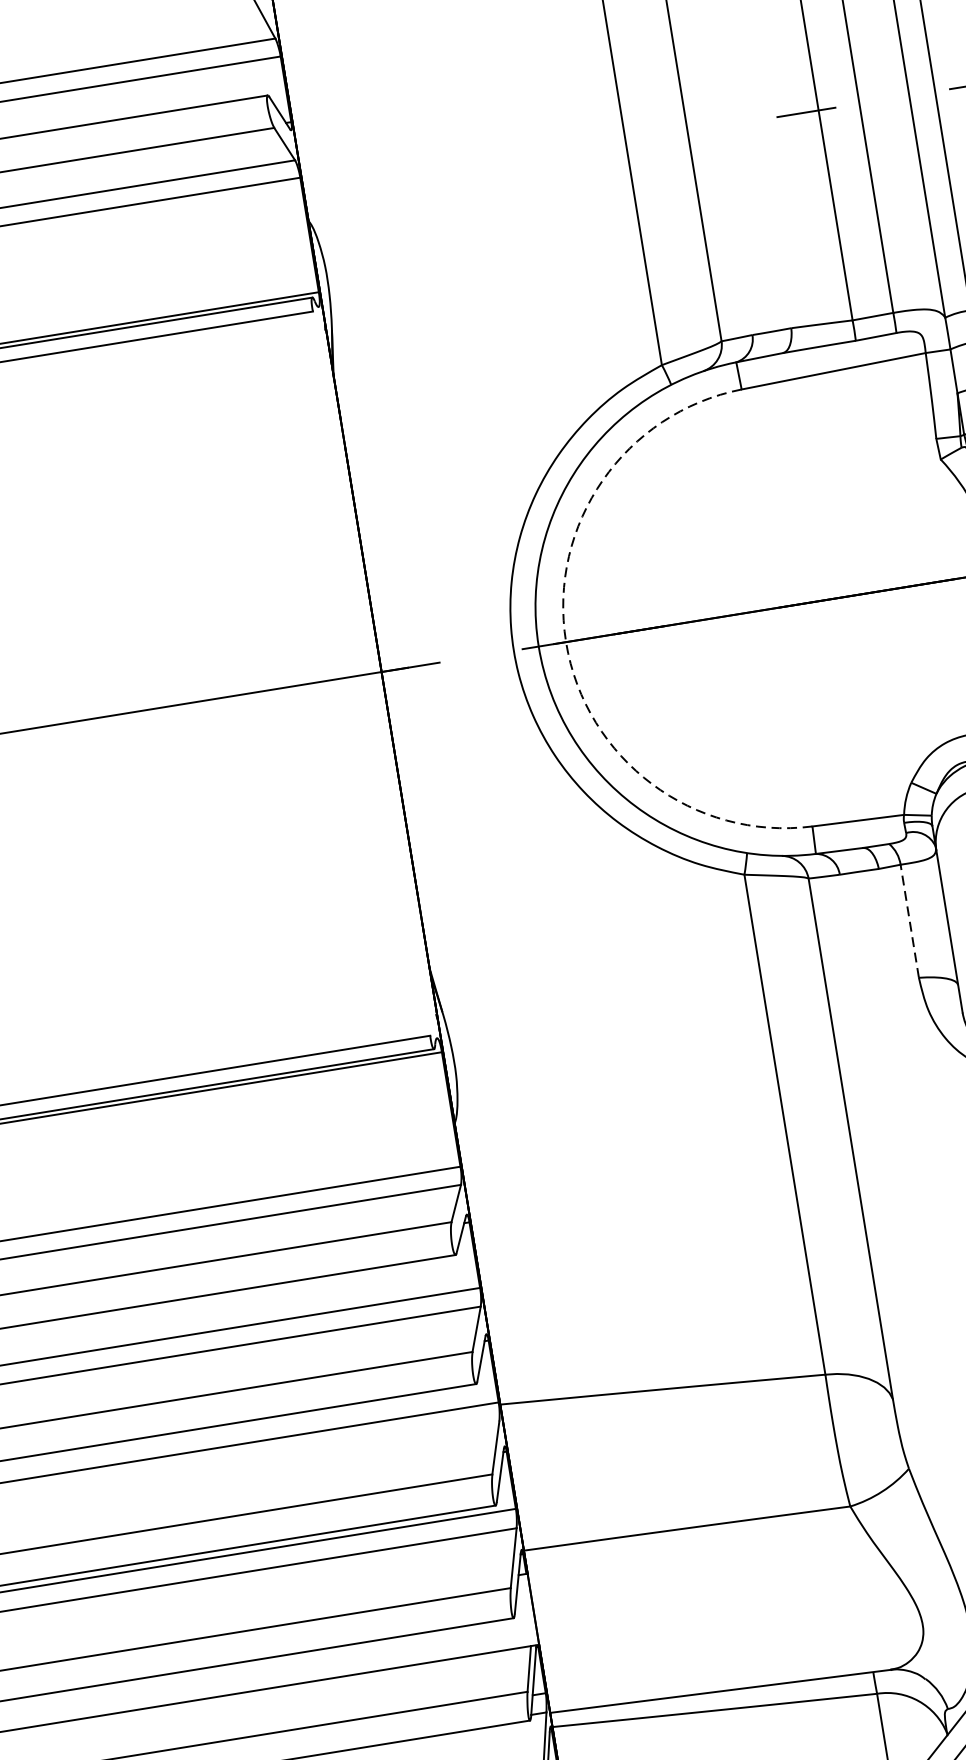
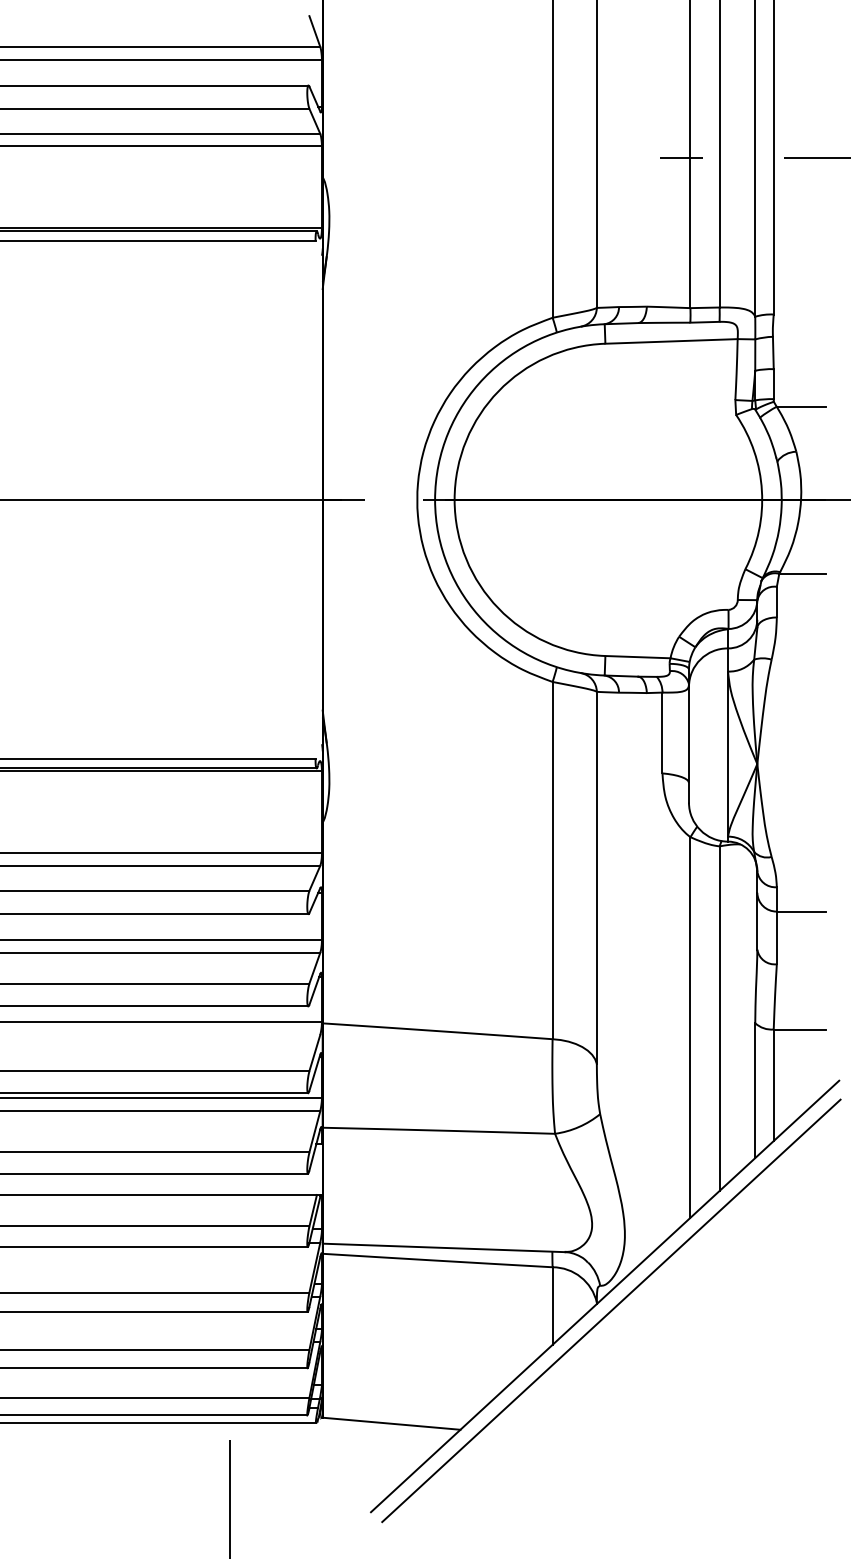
arc: (565, 641) -> (454, 499), dashed -> solid
line: (909, 920) -> (662, 732), dashed -> solid

